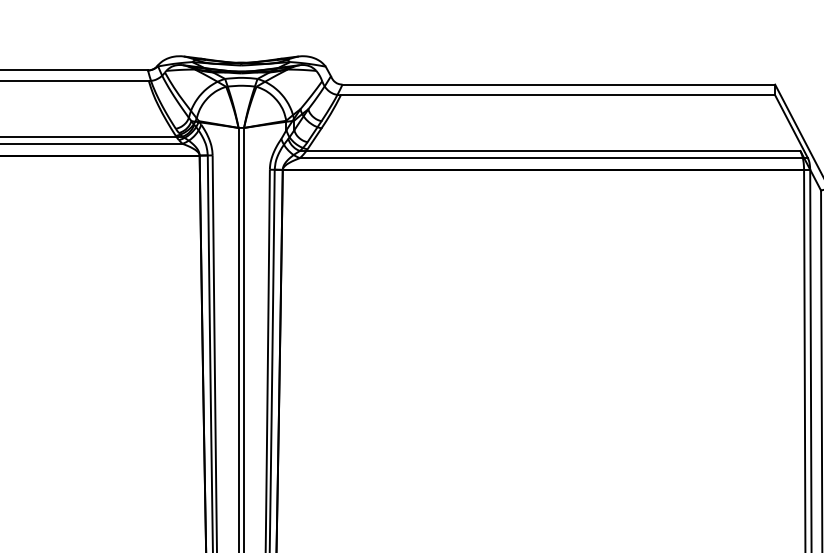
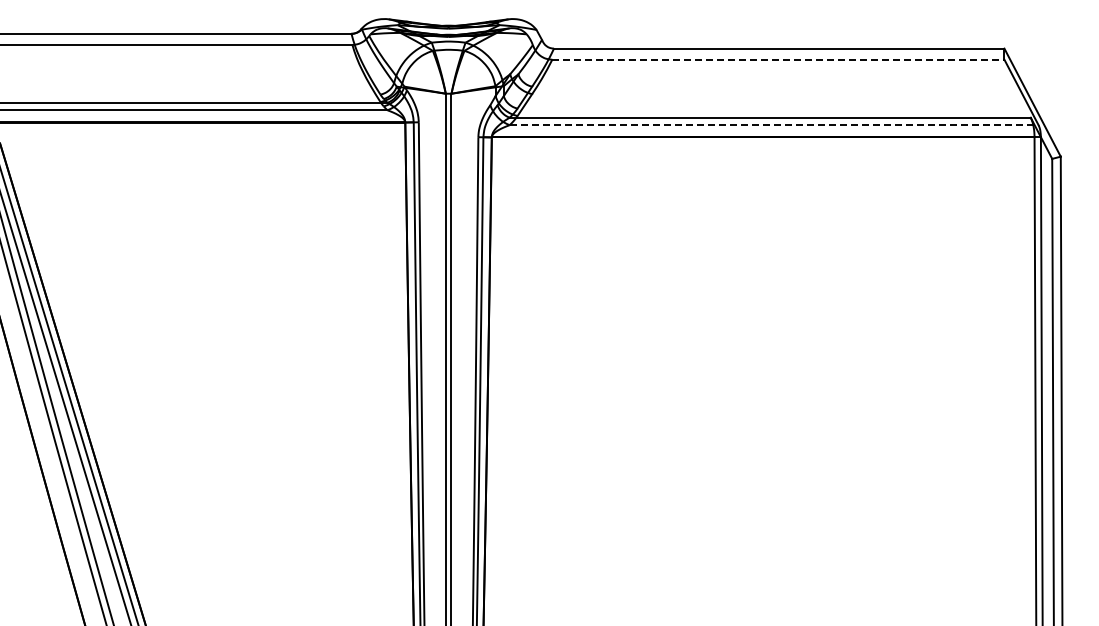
line: (558, 95) -> (778, 59), solid -> dashed
line: (554, 158) -> (774, 125), solid -> dashed

